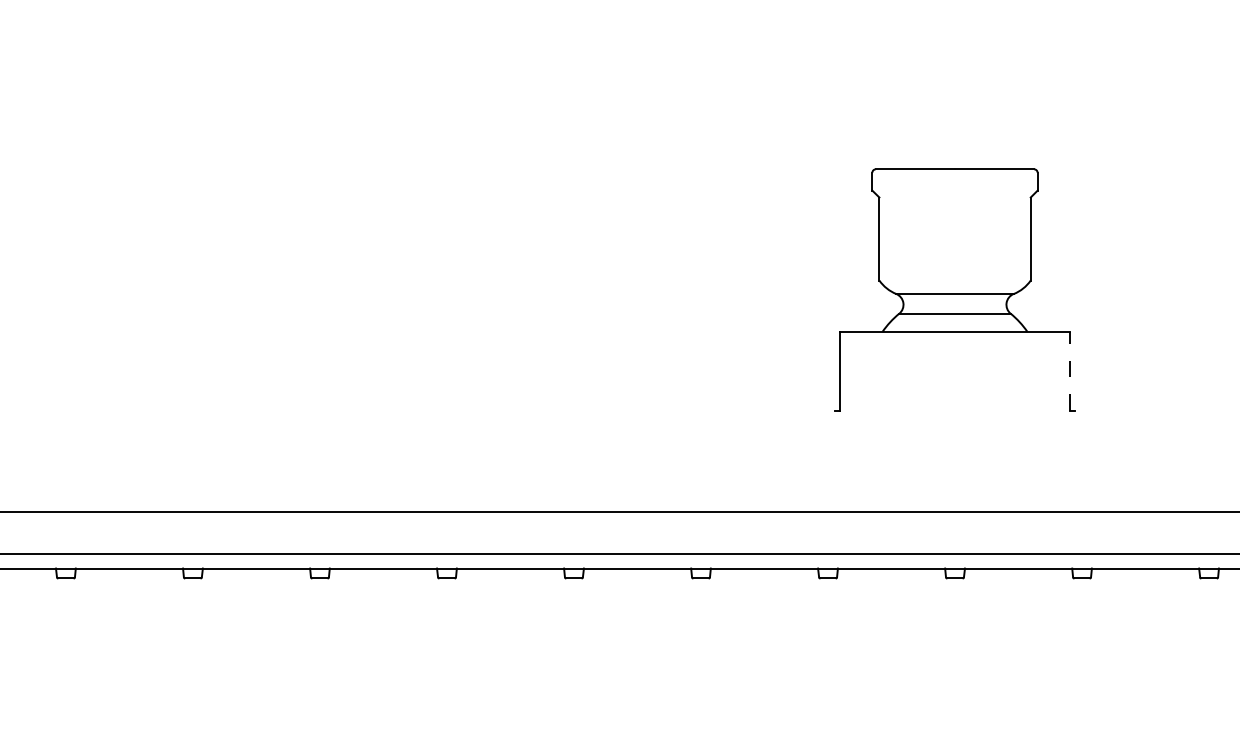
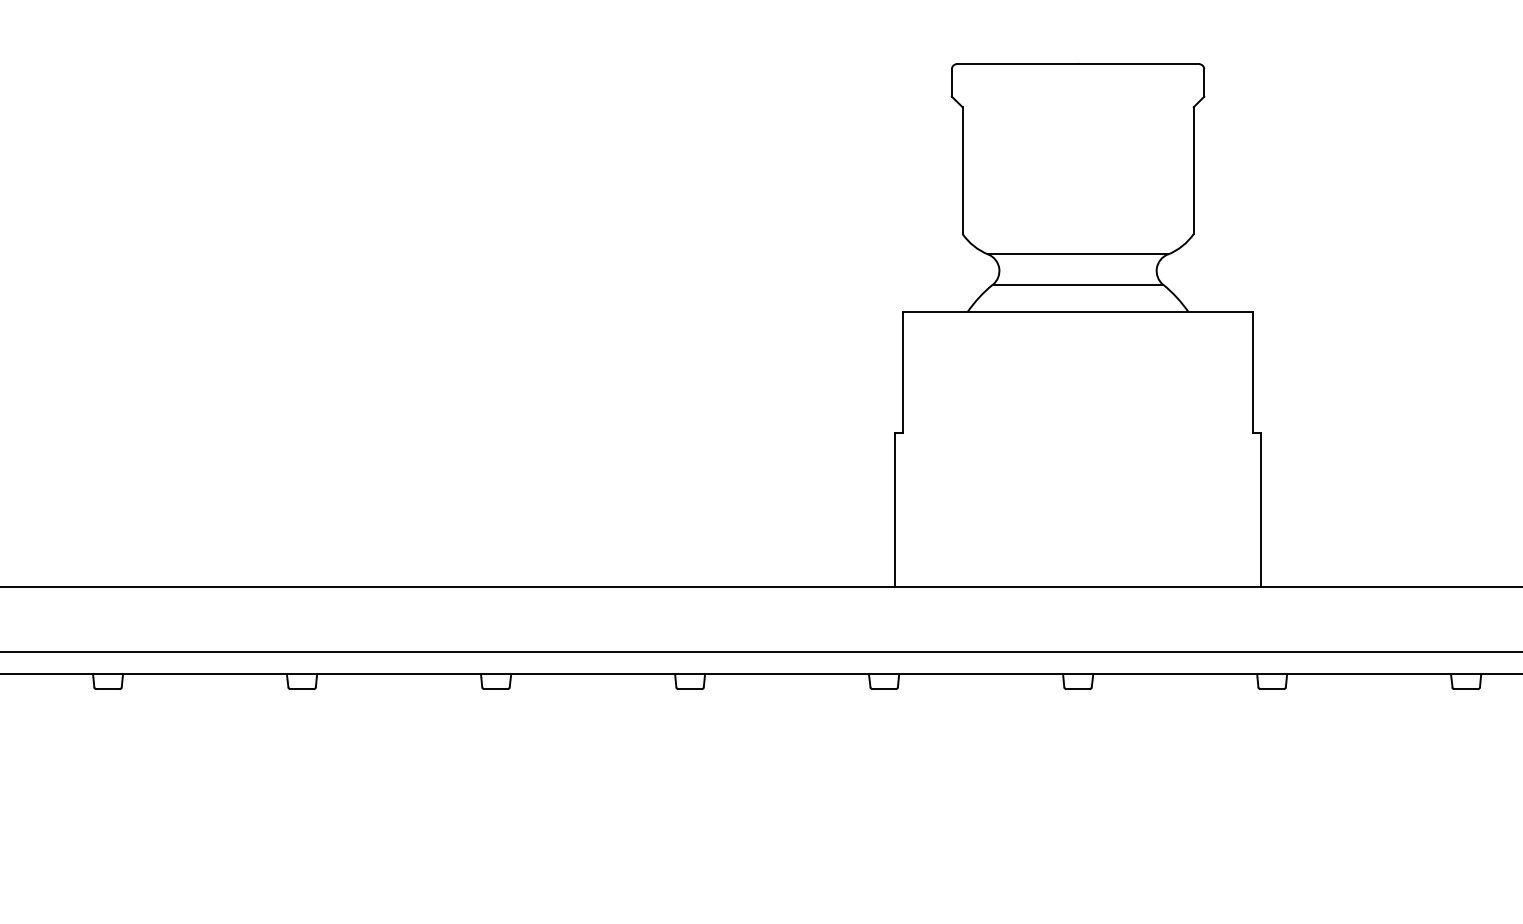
line: (1069, 370) -> (1252, 371), dashed -> solid
line: (835, 460) -> (895, 508), added
line: (1074, 460) -> (1260, 508), added

